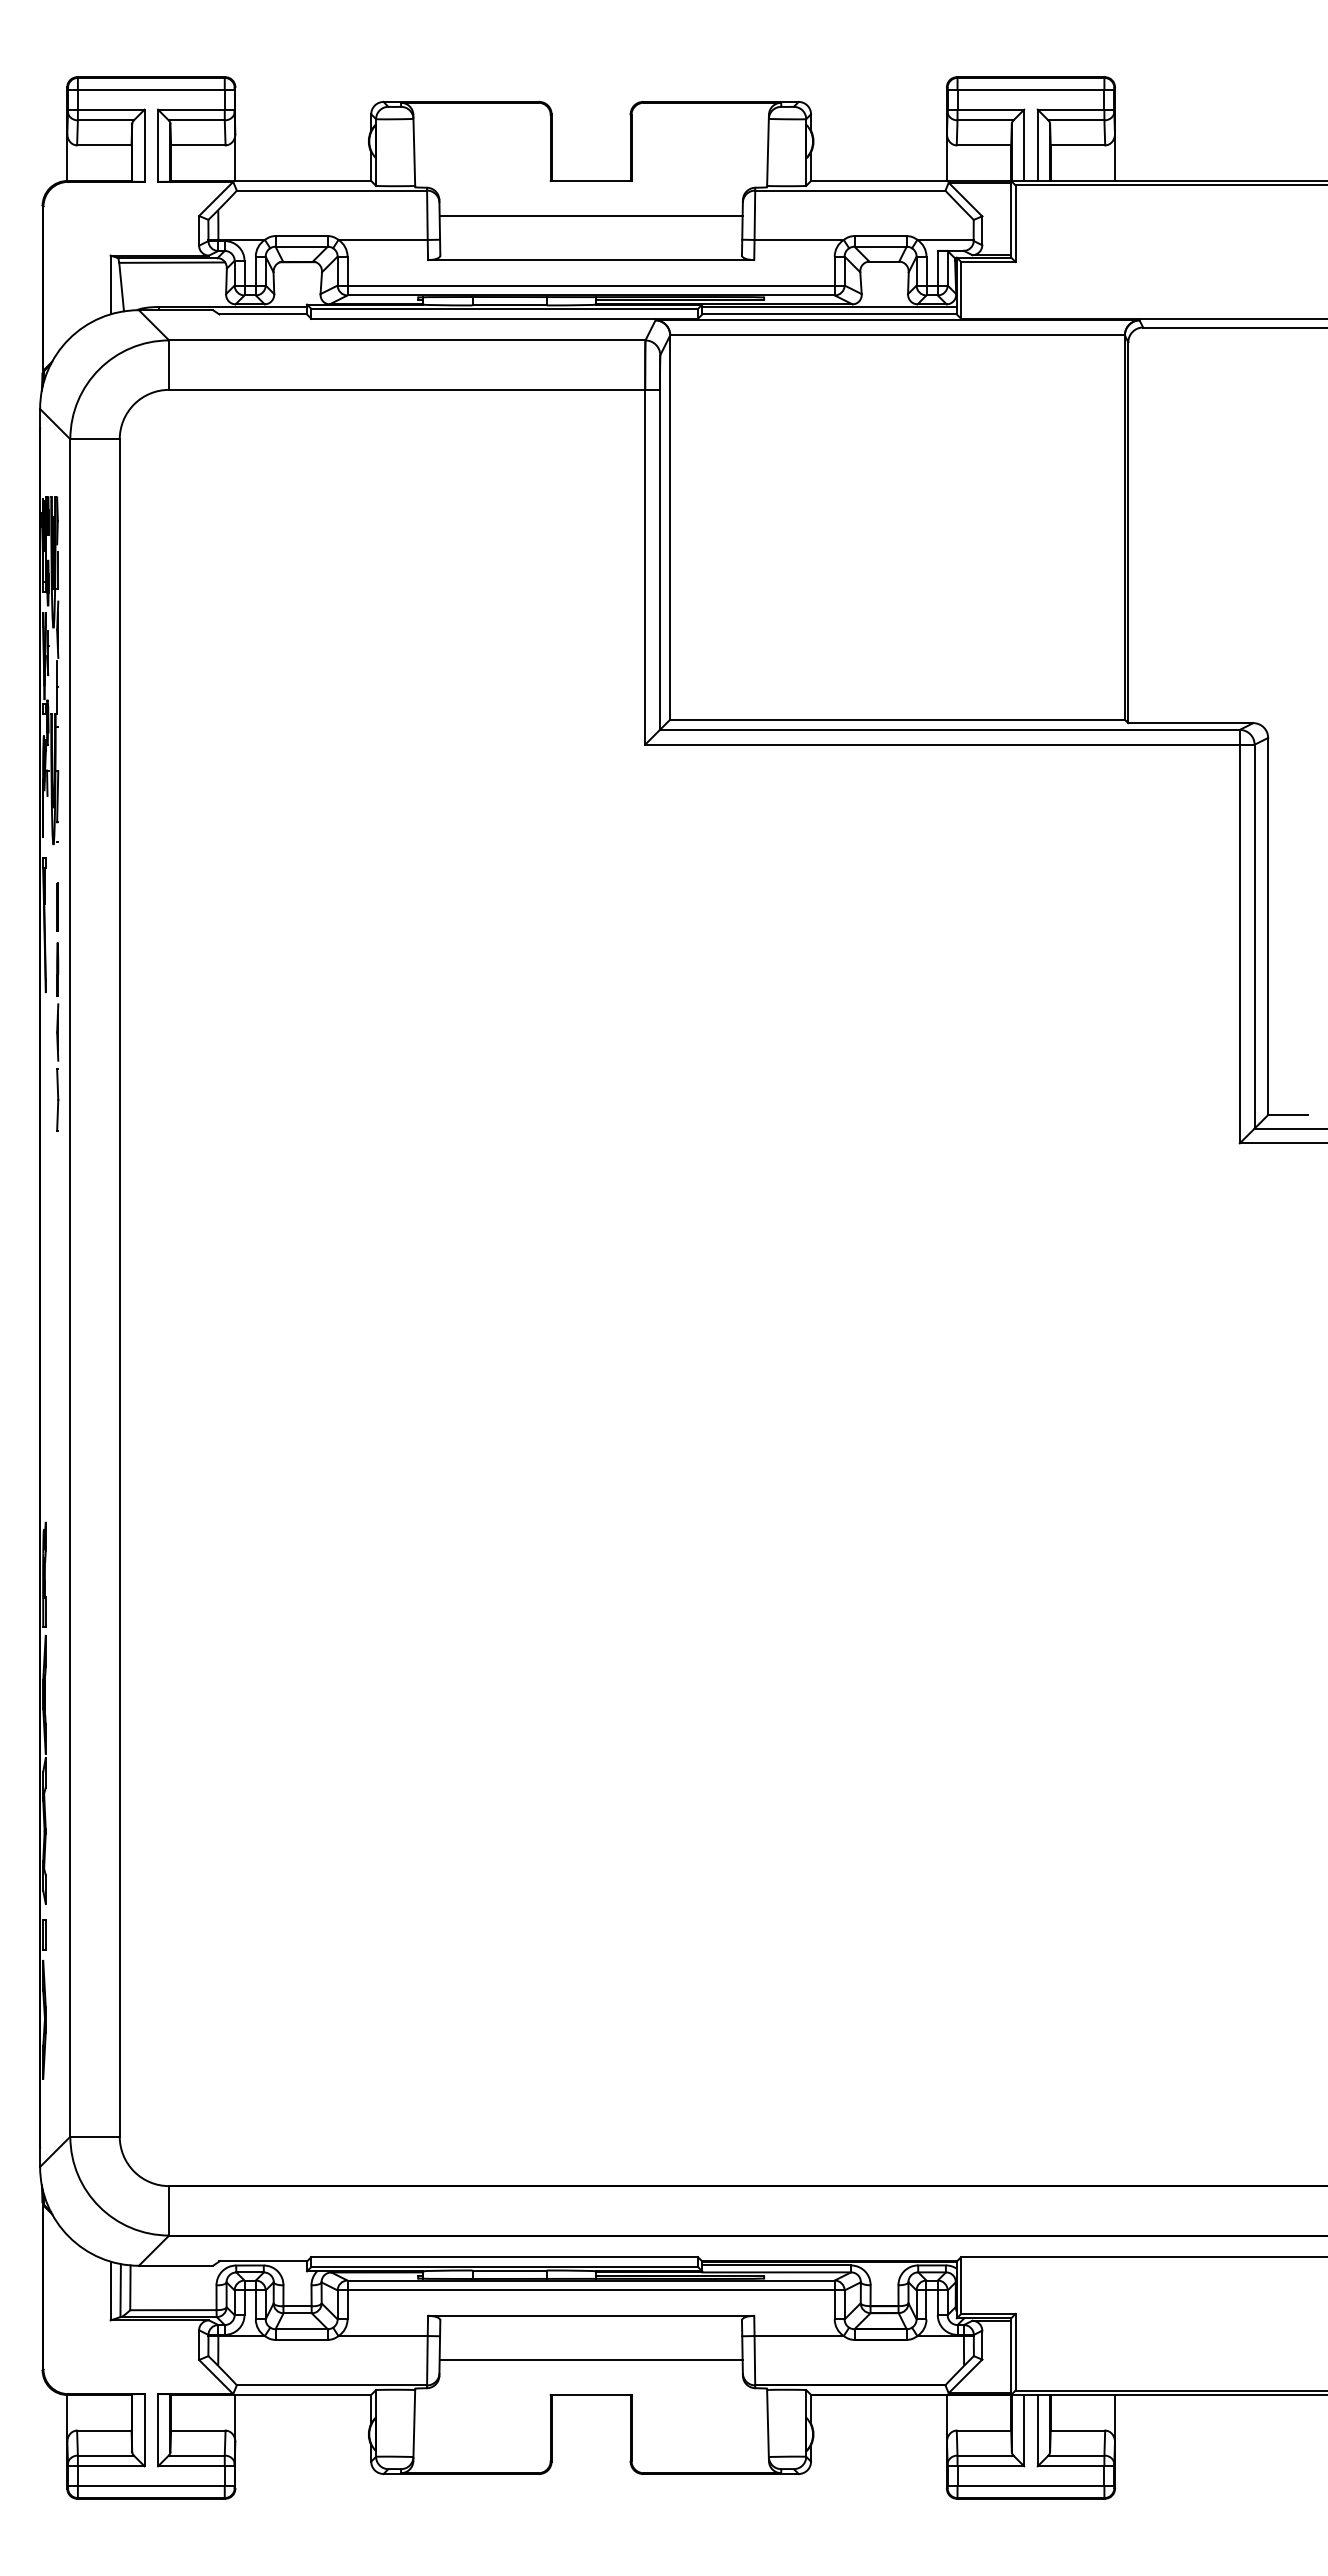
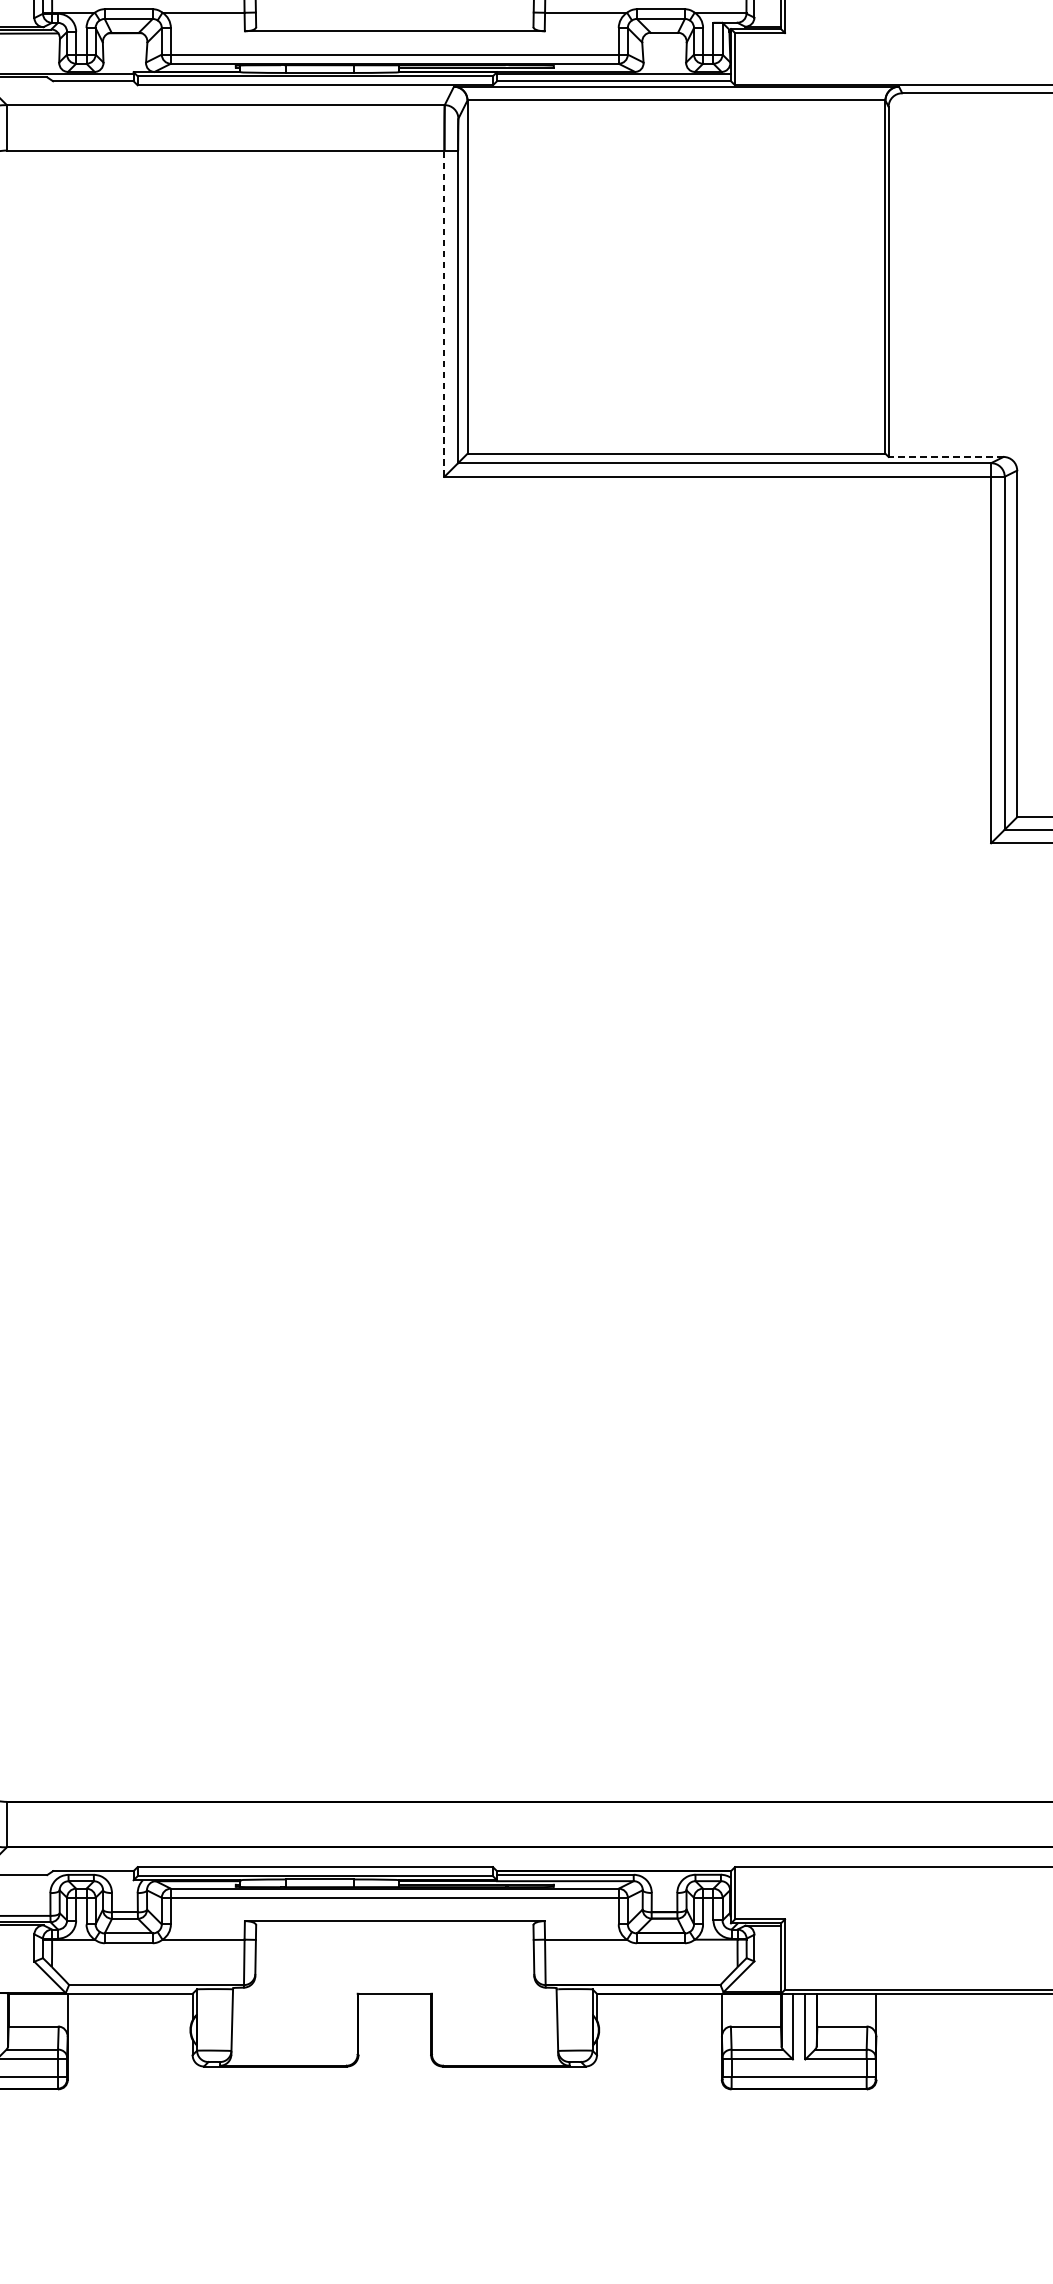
line: (645, 566) -> (444, 312), solid -> dashed
line: (1190, 723) -> (945, 457), solid -> dashed
line: (590, 2360) -> (394, 1962), removed

